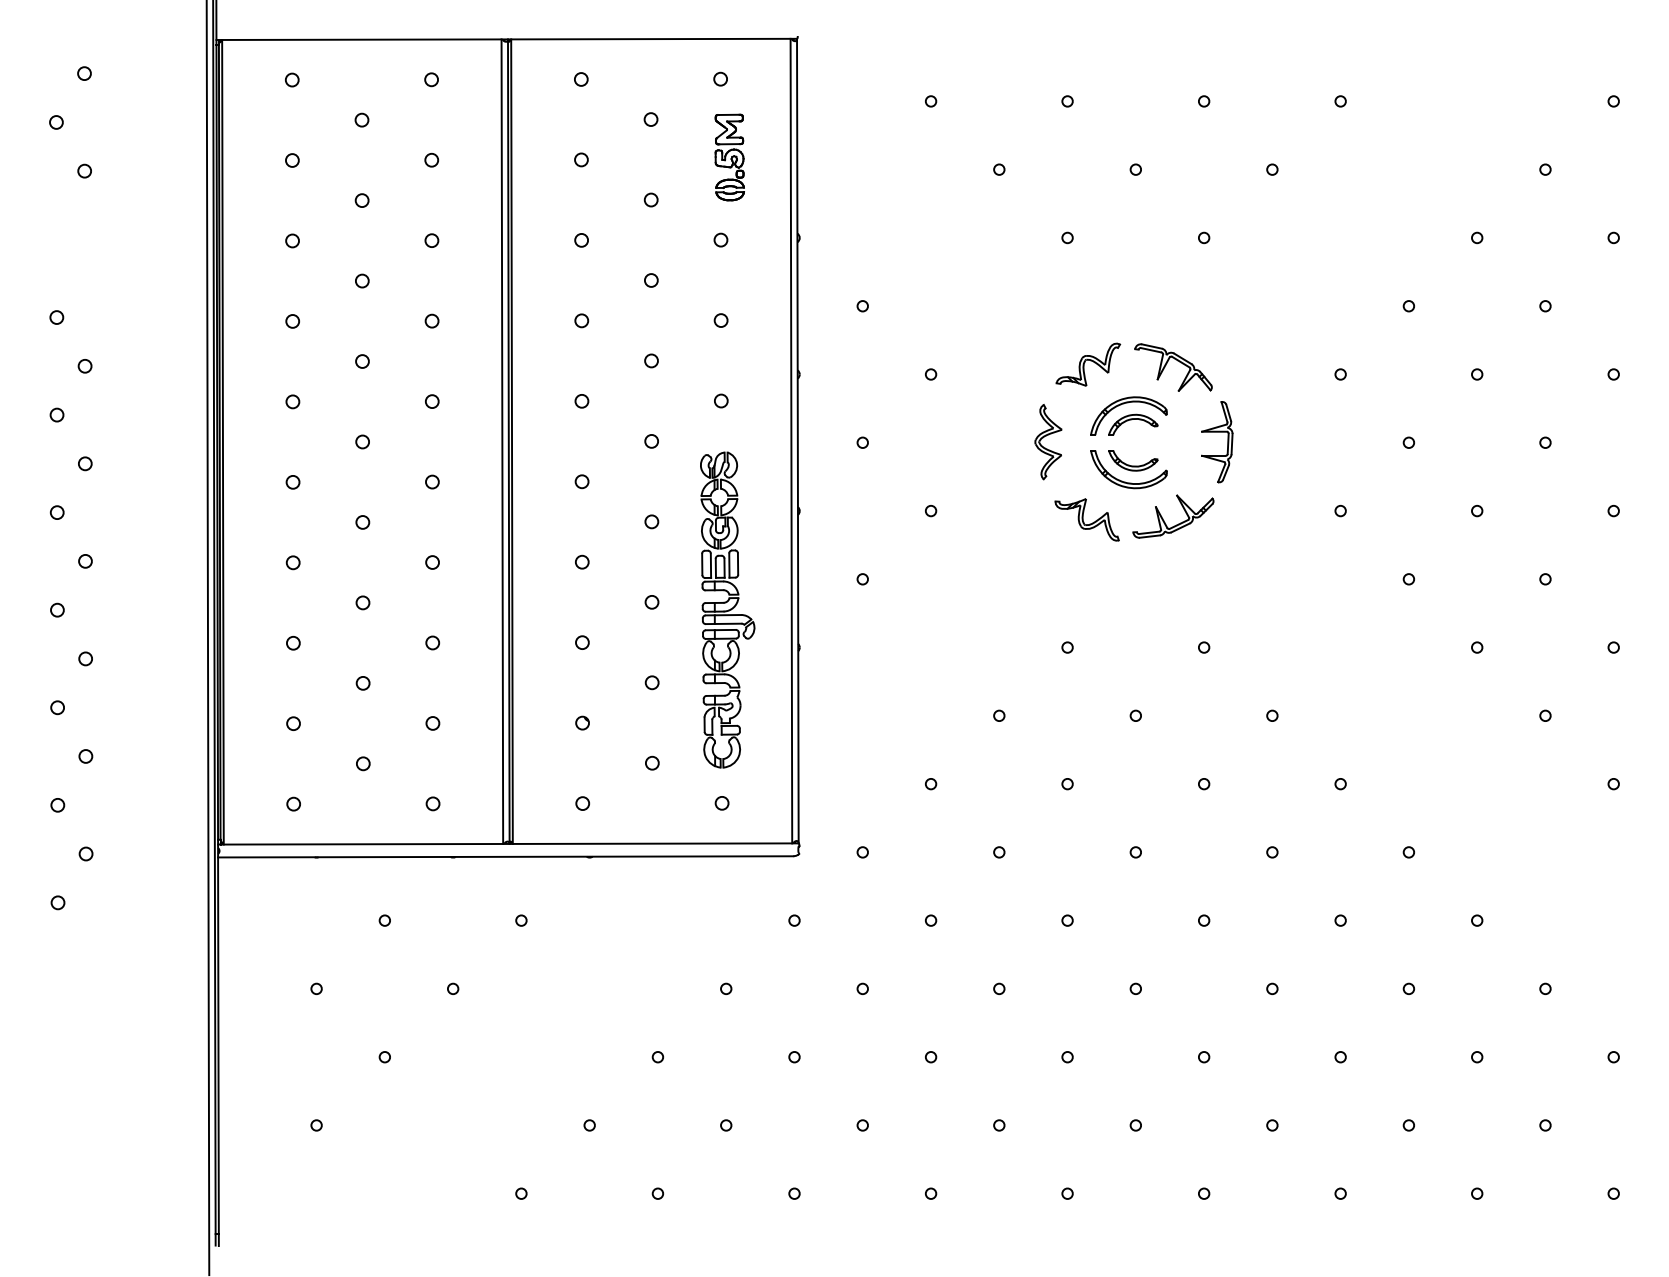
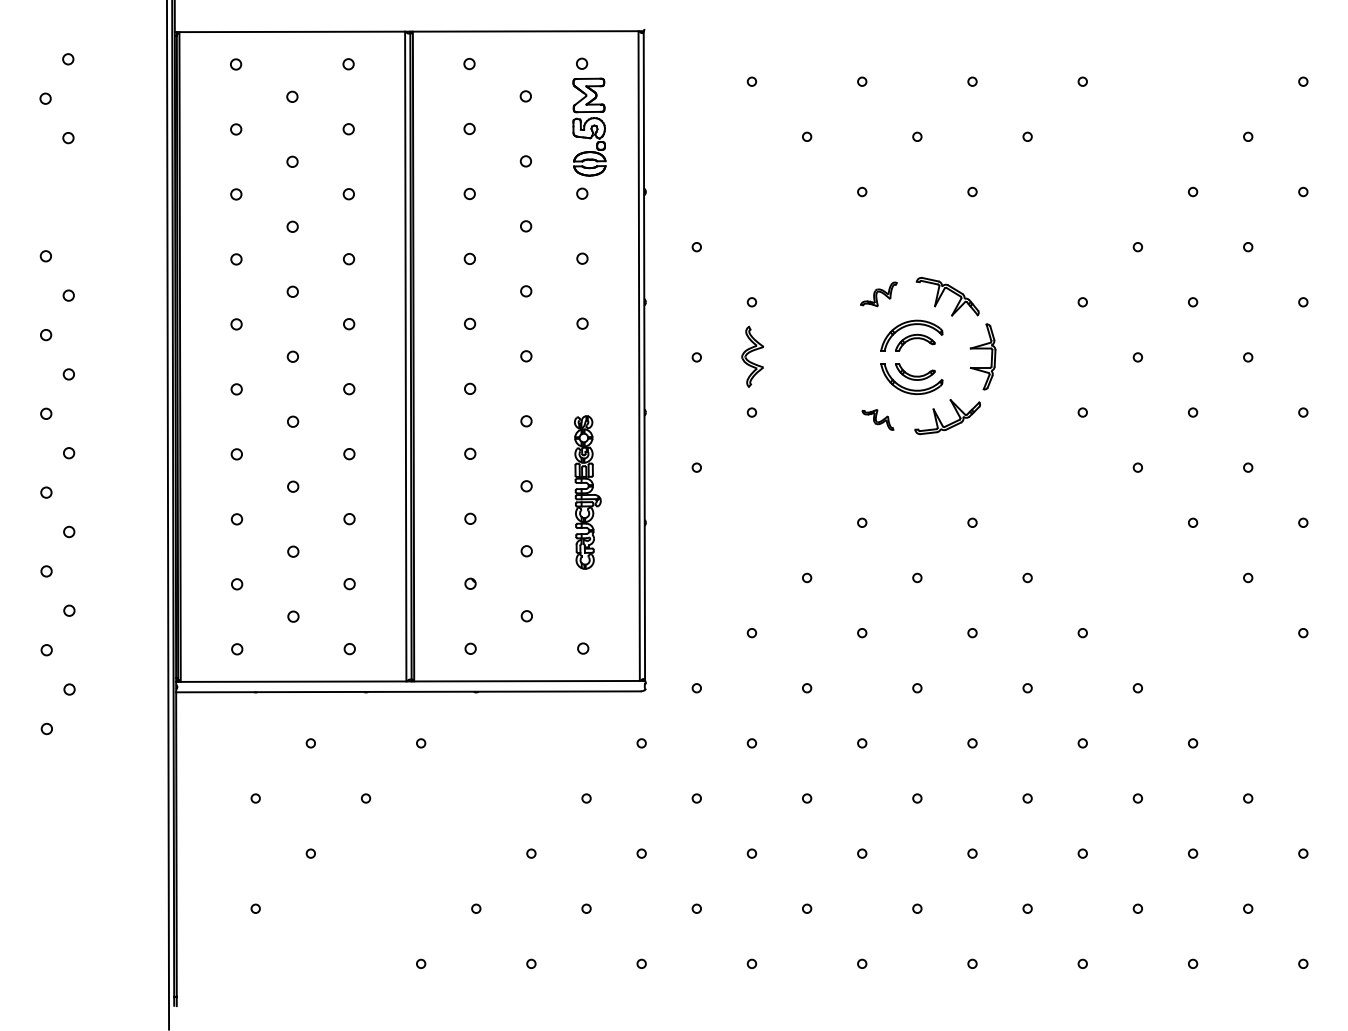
part: (729, 156) -> (589, 126), size x1.4
part: (1087, 364) -> (878, 294), size x0.7
part: (1048, 441) -> (752, 356), moved
part: (1086, 519) -> (877, 419), size x0.6
part: (727, 610) -> (587, 492), size x0.6

